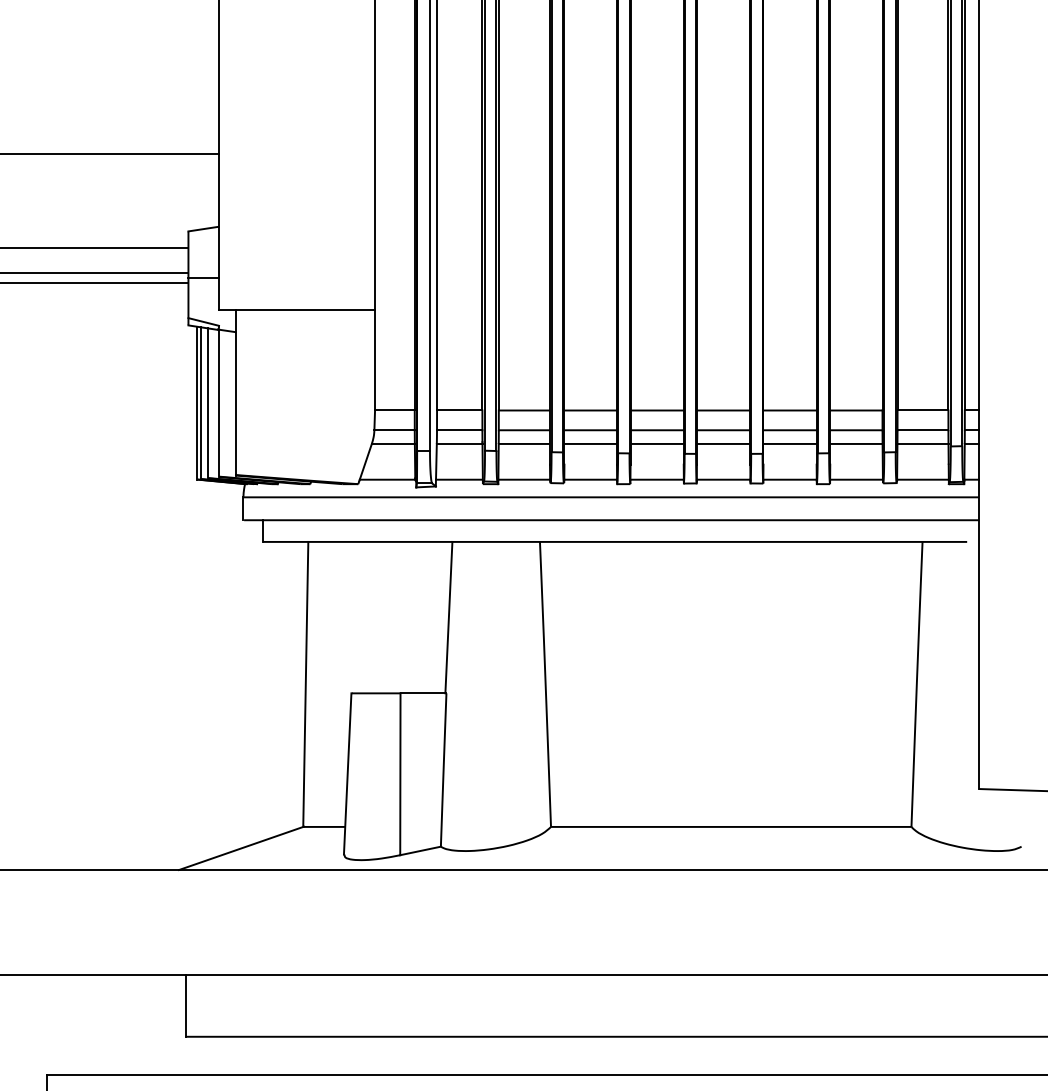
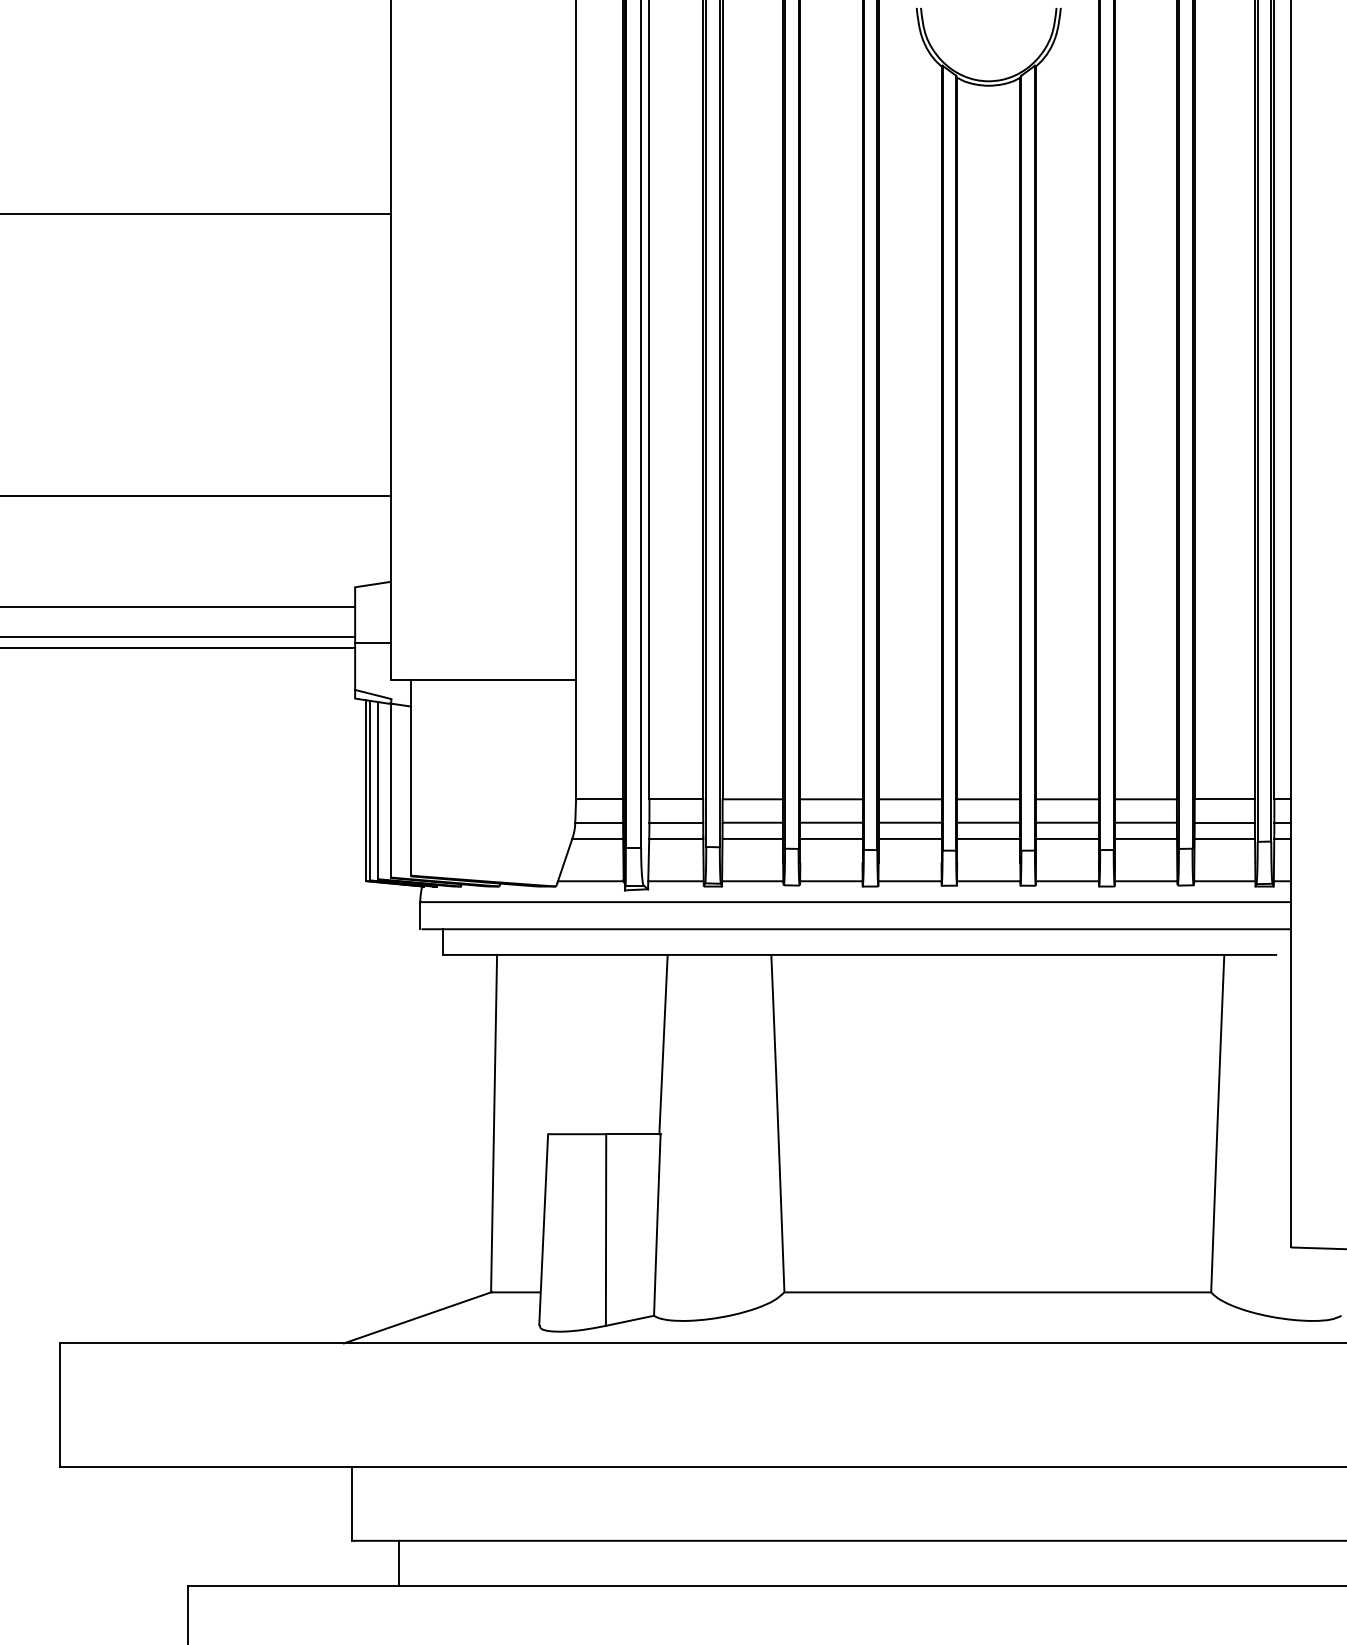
line: (225, 1055) -> (399, 1563), added

